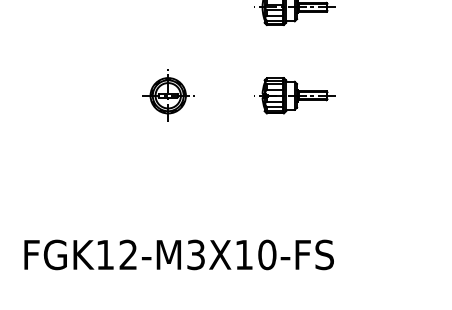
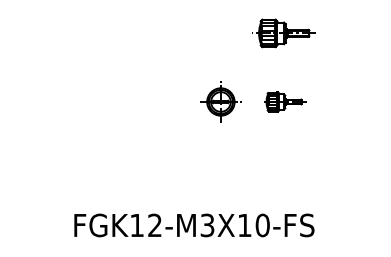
part: (167, 95) -> (220, 101), moved
part: (294, 95) -> (283, 101), size x0.7

